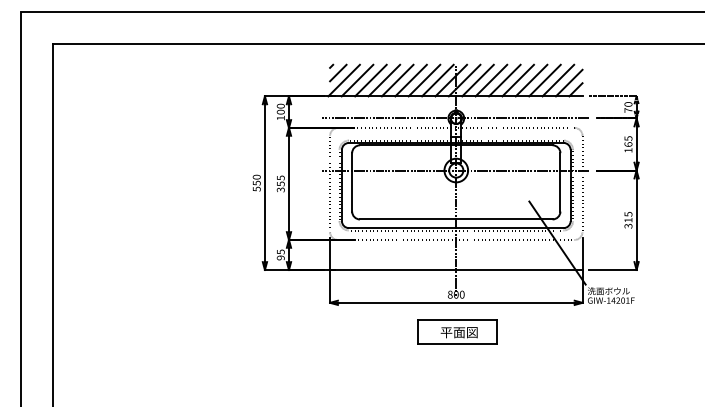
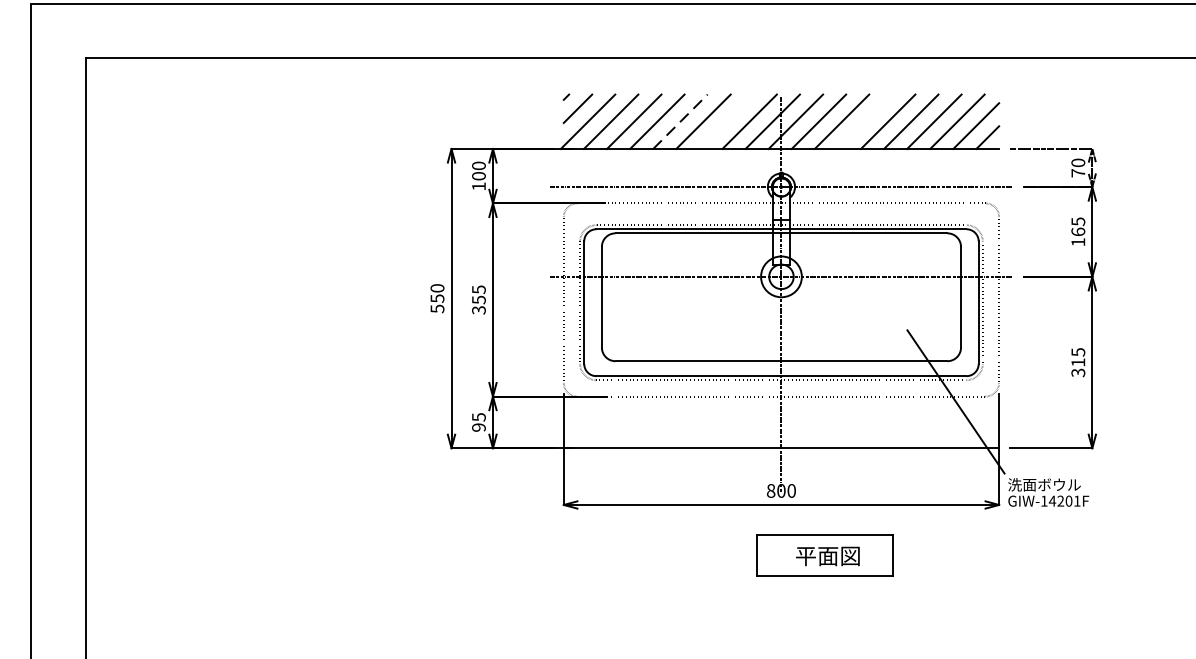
line: (398, 80) -> (681, 121), solid -> dashed
line: (424, 80) -> (726, 121), removed
line: (504, 80) -> (864, 121), removed
part: (457, 331) -> (824, 554), moved

